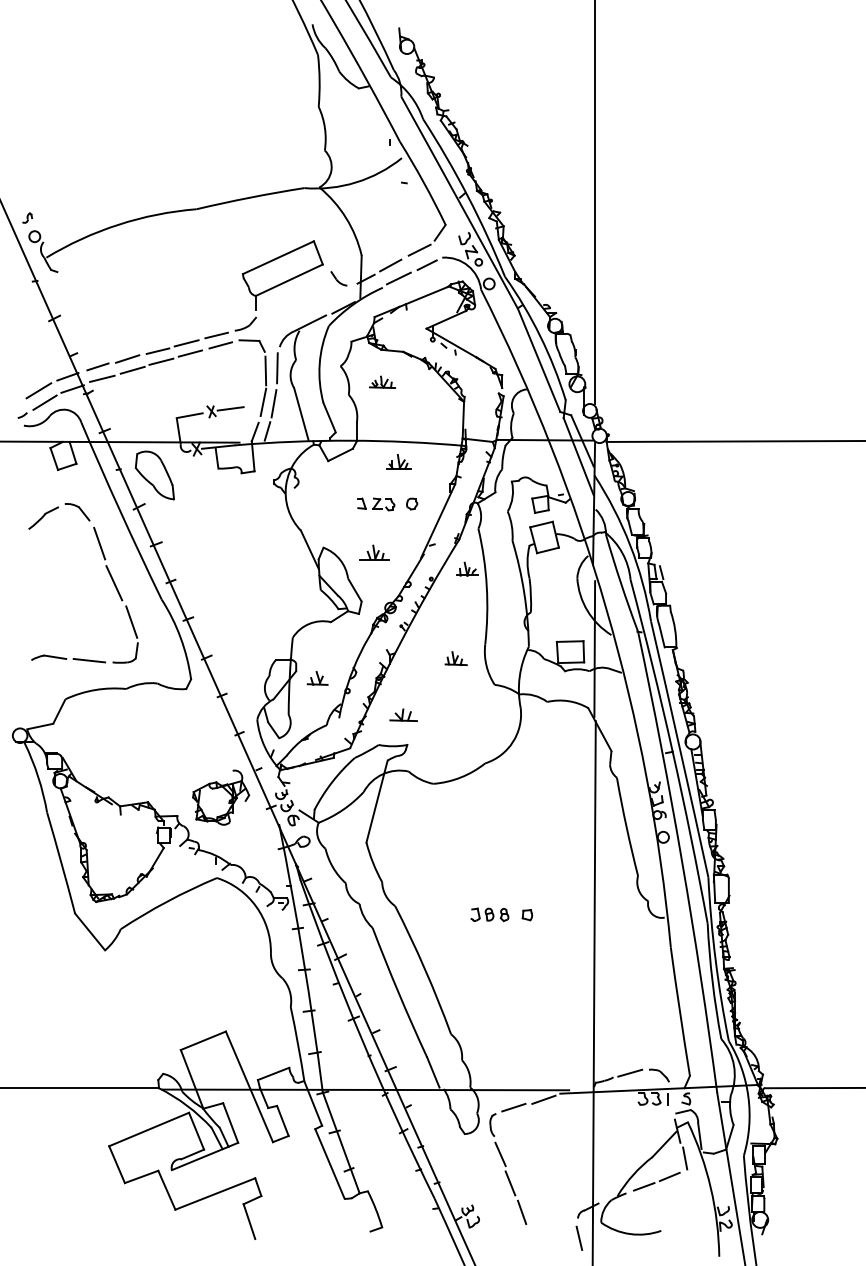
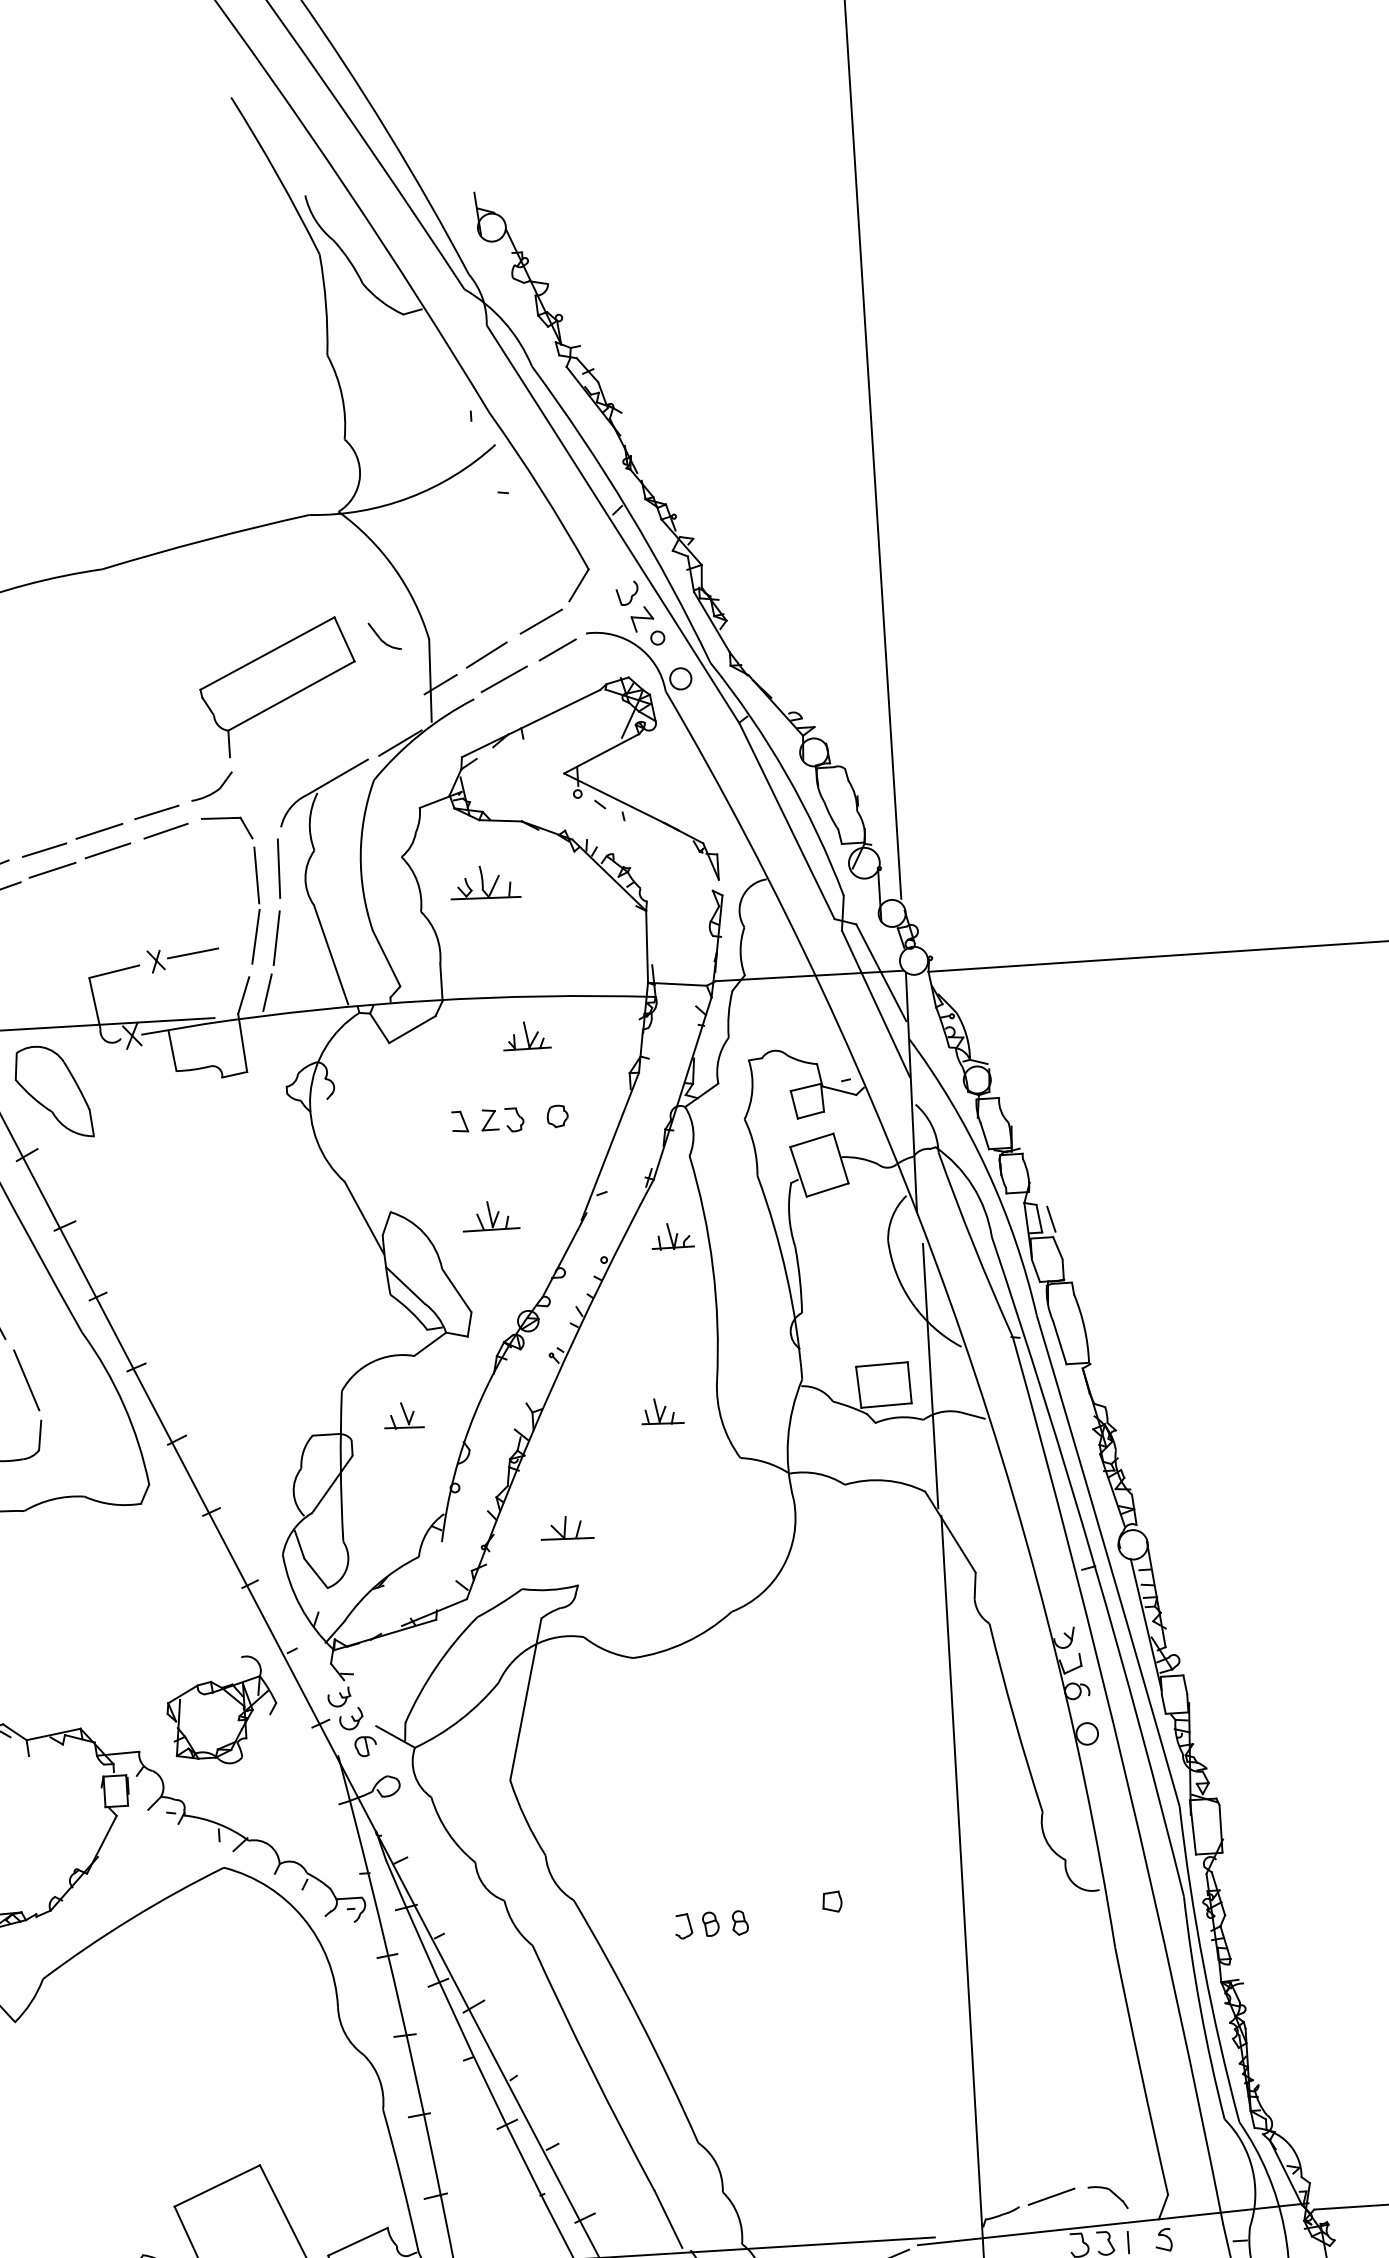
part: (338, 278) -> (383, 636), moved
part: (382, 381) -> (485, 881), size x1.4
part: (317, 678) -> (403, 1415), moved
part: (489, 914) -> (710, 1923), moved

